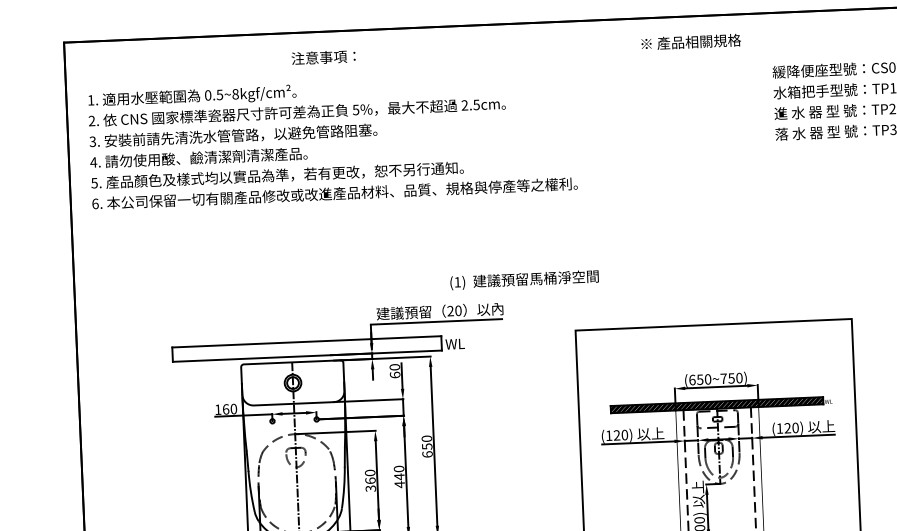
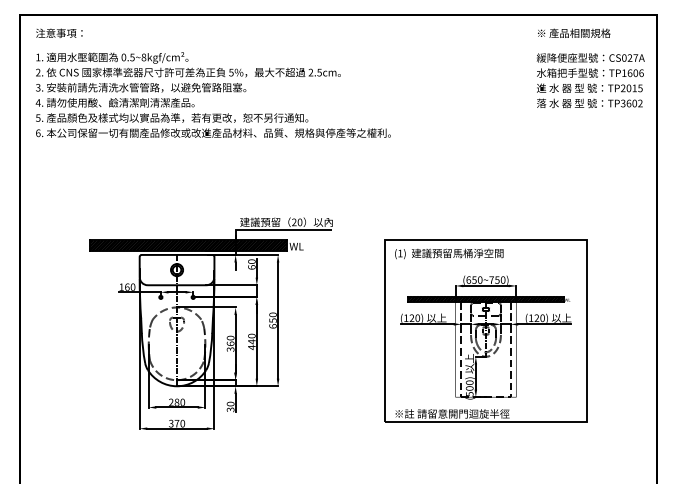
text: (691, 40) -> (574, 32), moved
text: (323, 56) -> (59, 32), moved
text: (524, 279) -> (449, 253), moved
hatch: (307, 348) -> (188, 245), added

